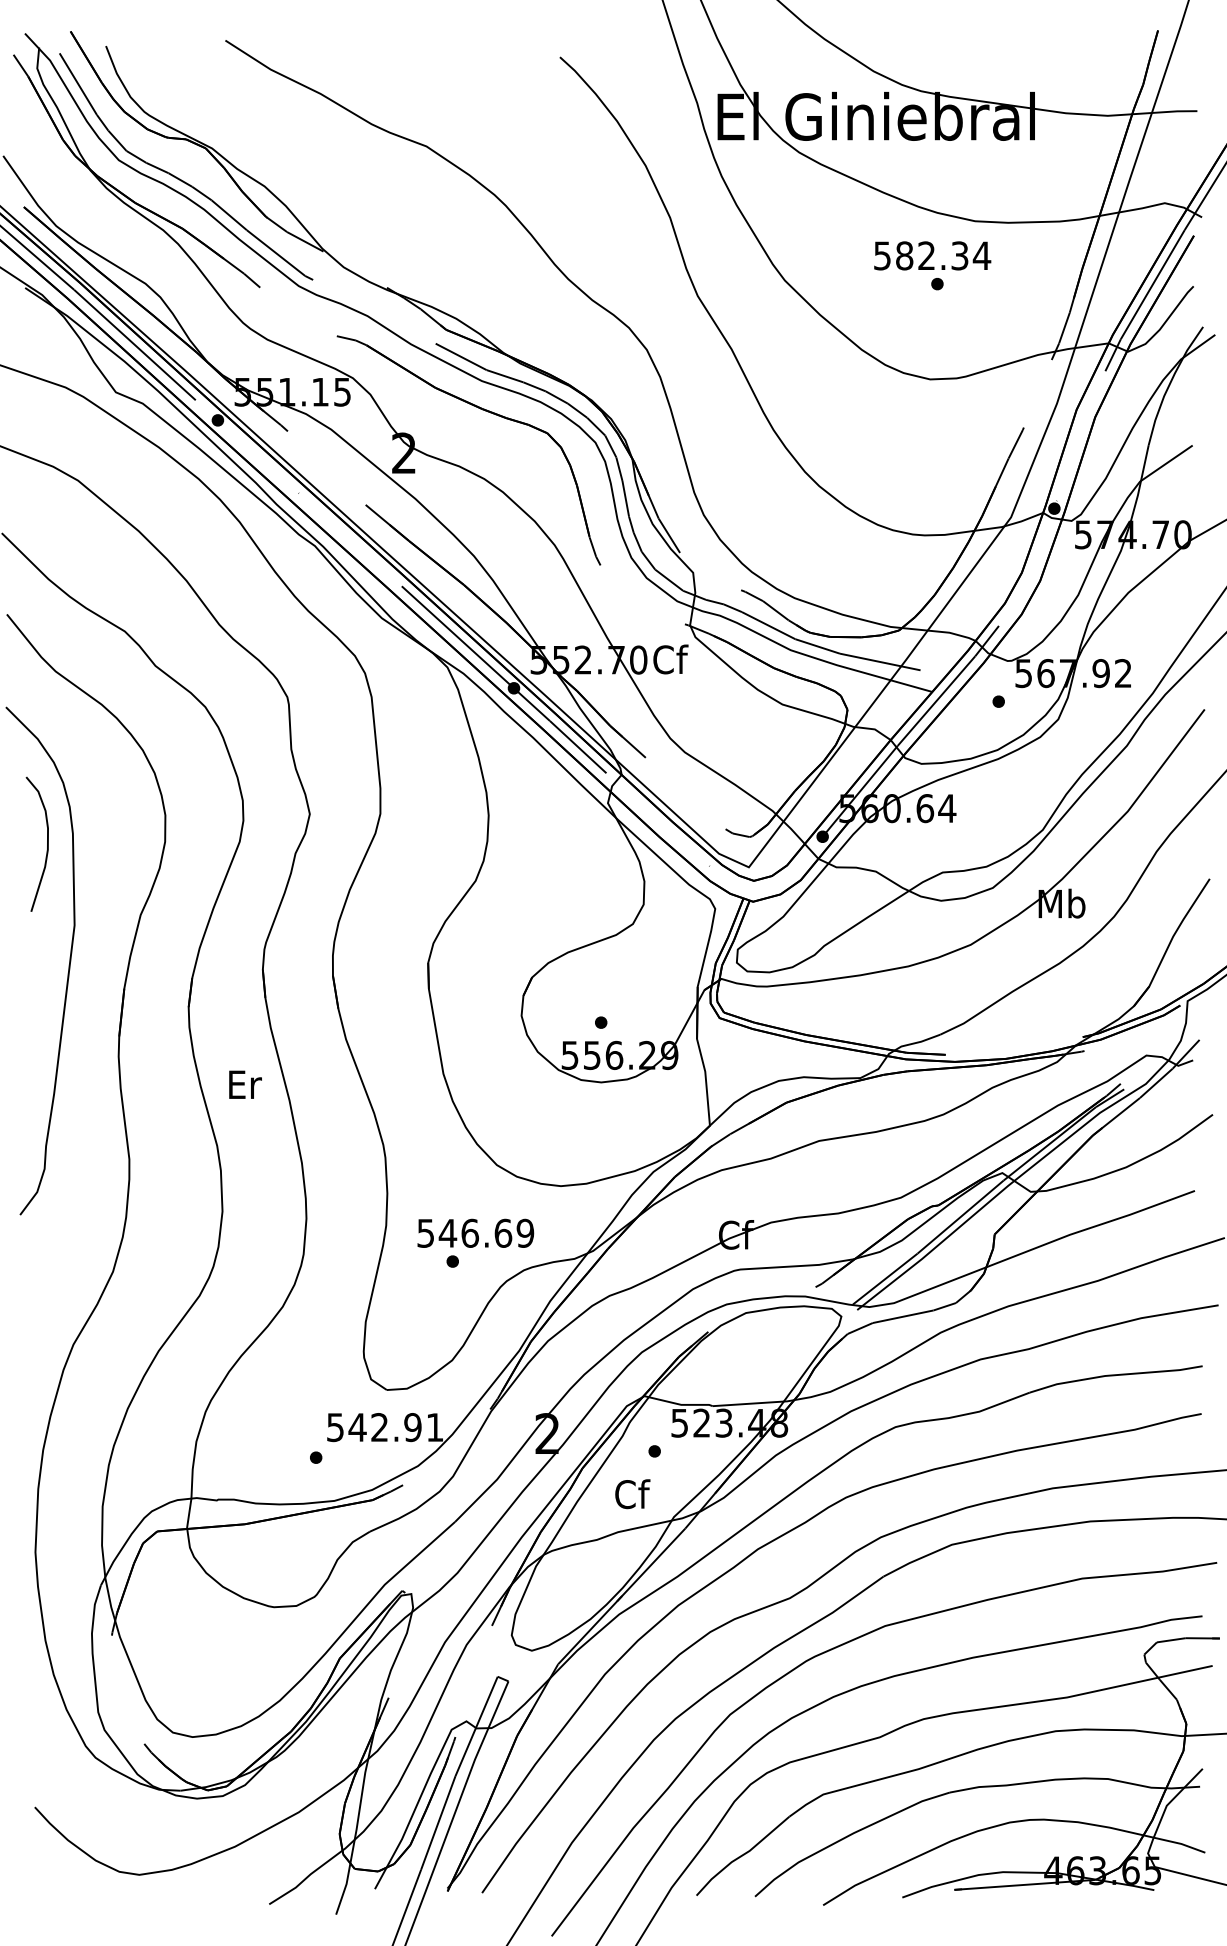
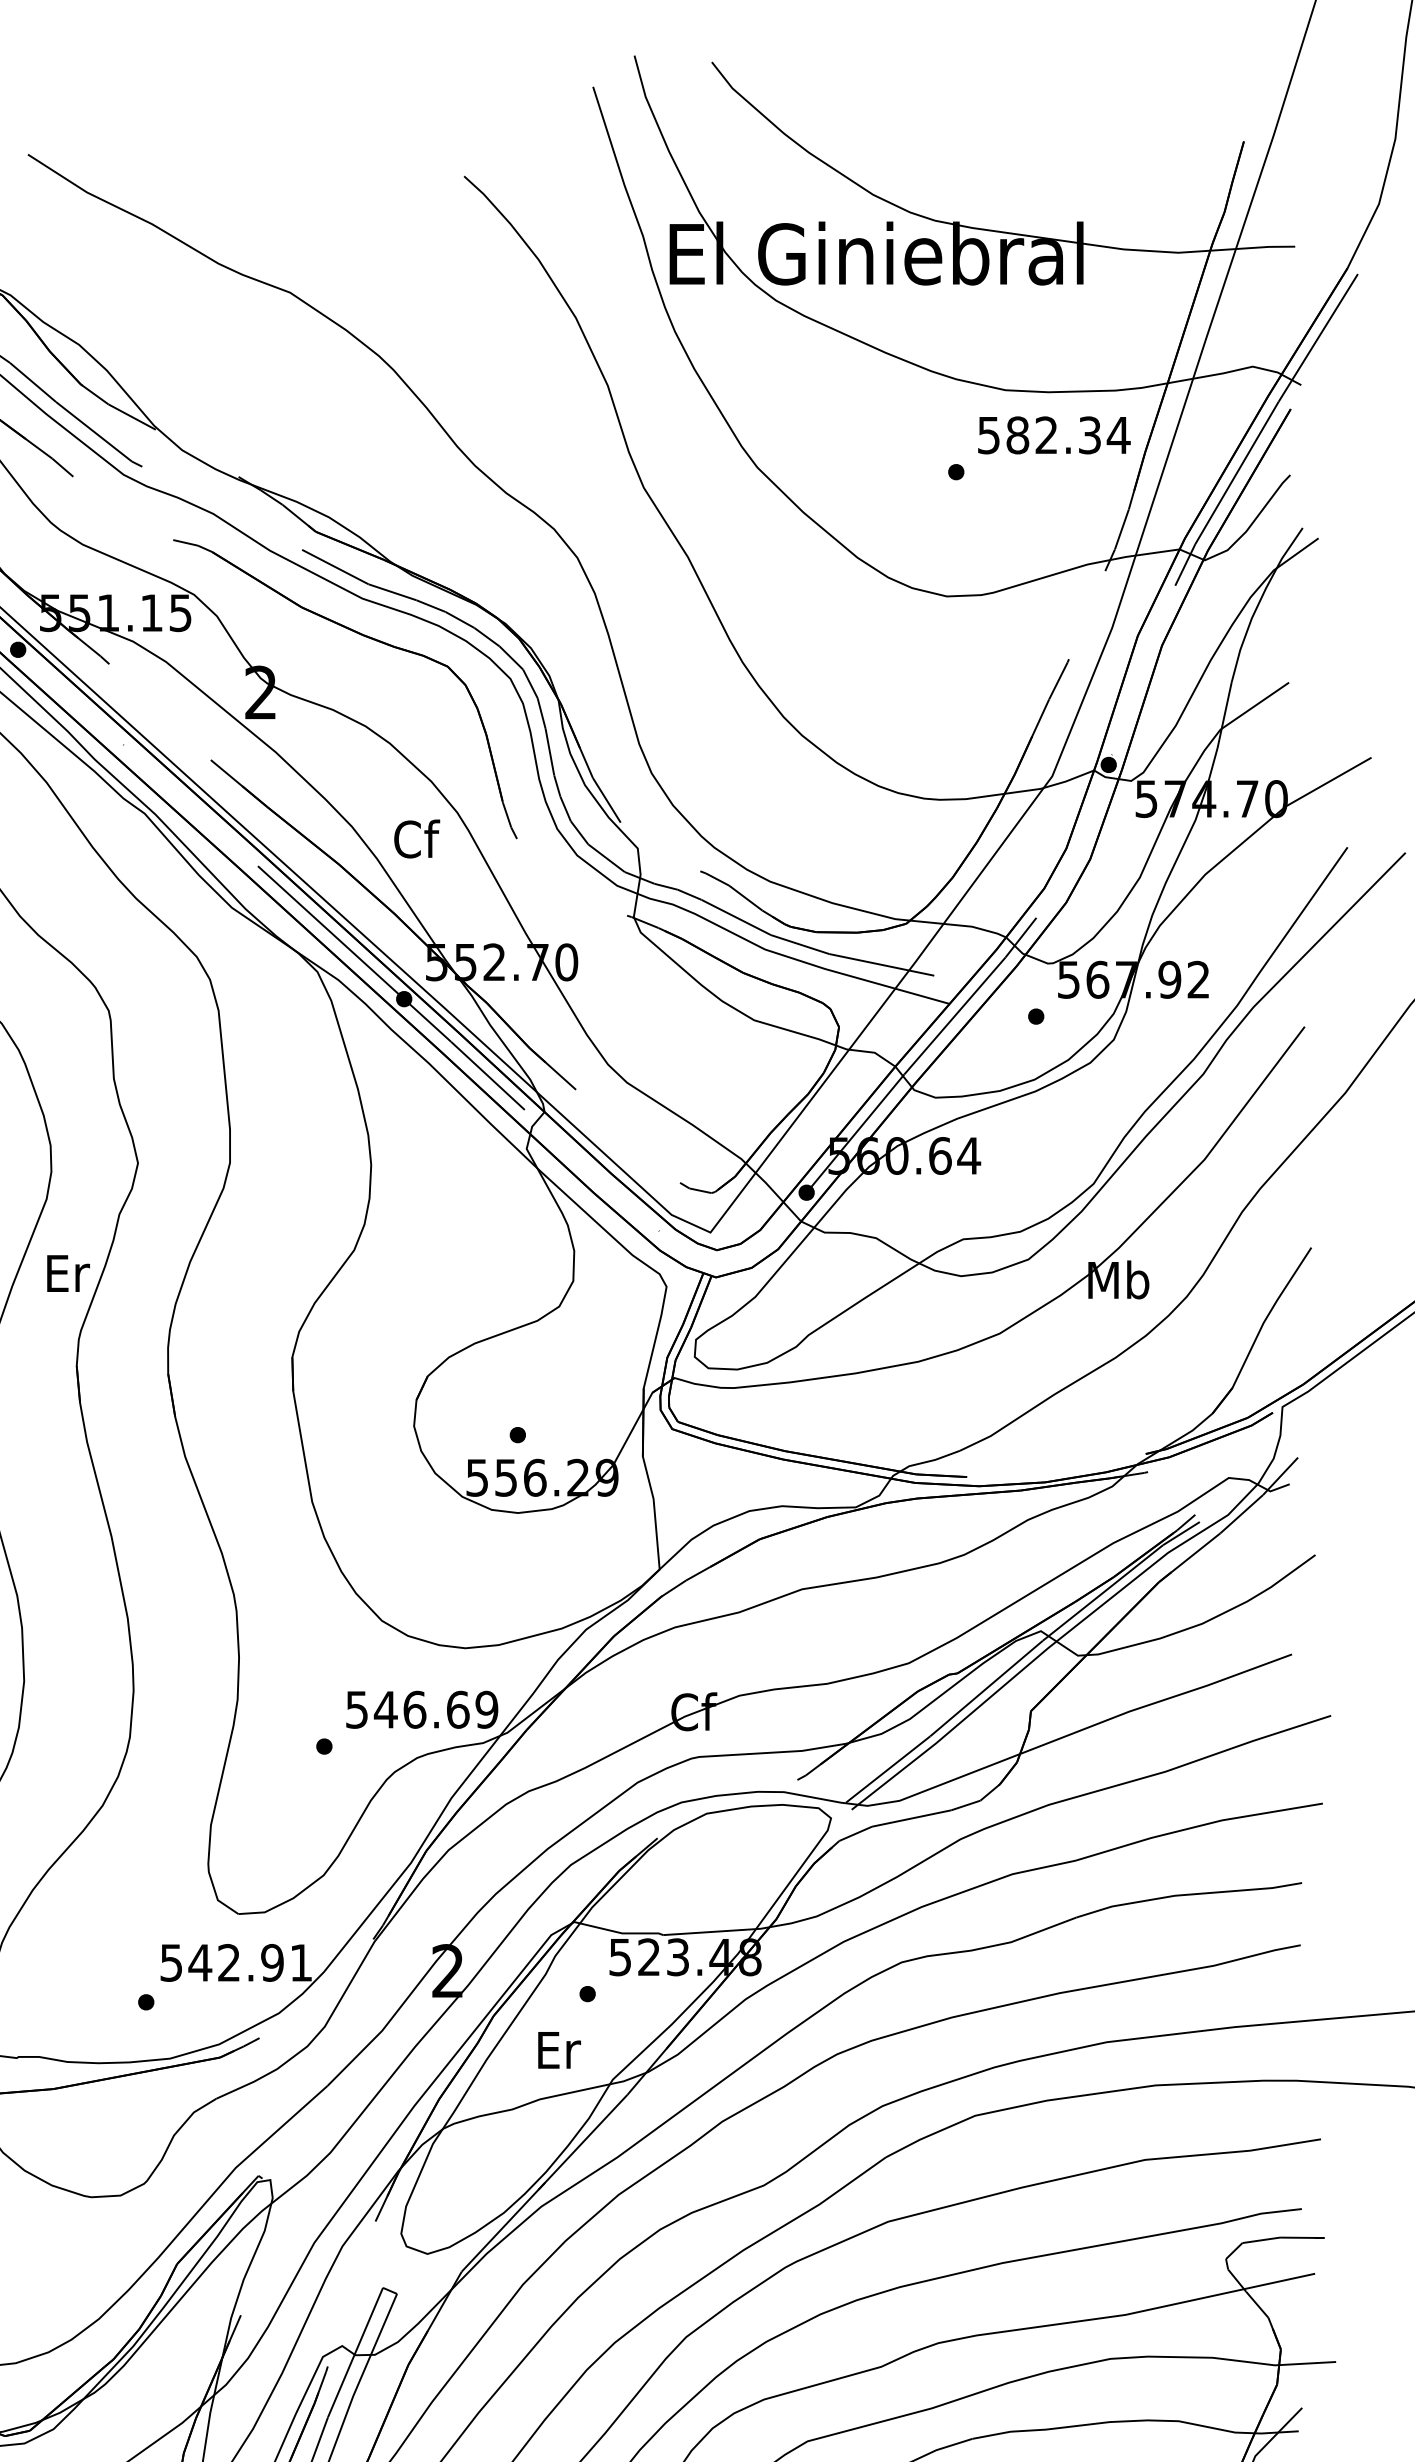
text: (932, 255) -> (1054, 434), moved
text: (670, 659) -> (416, 839), moved
text: (245, 1084) -> (68, 1273), moved
text: (475, 1232) -> (421, 1708), moved
text: (632, 1494) -> (558, 2050), Cf -> Er

